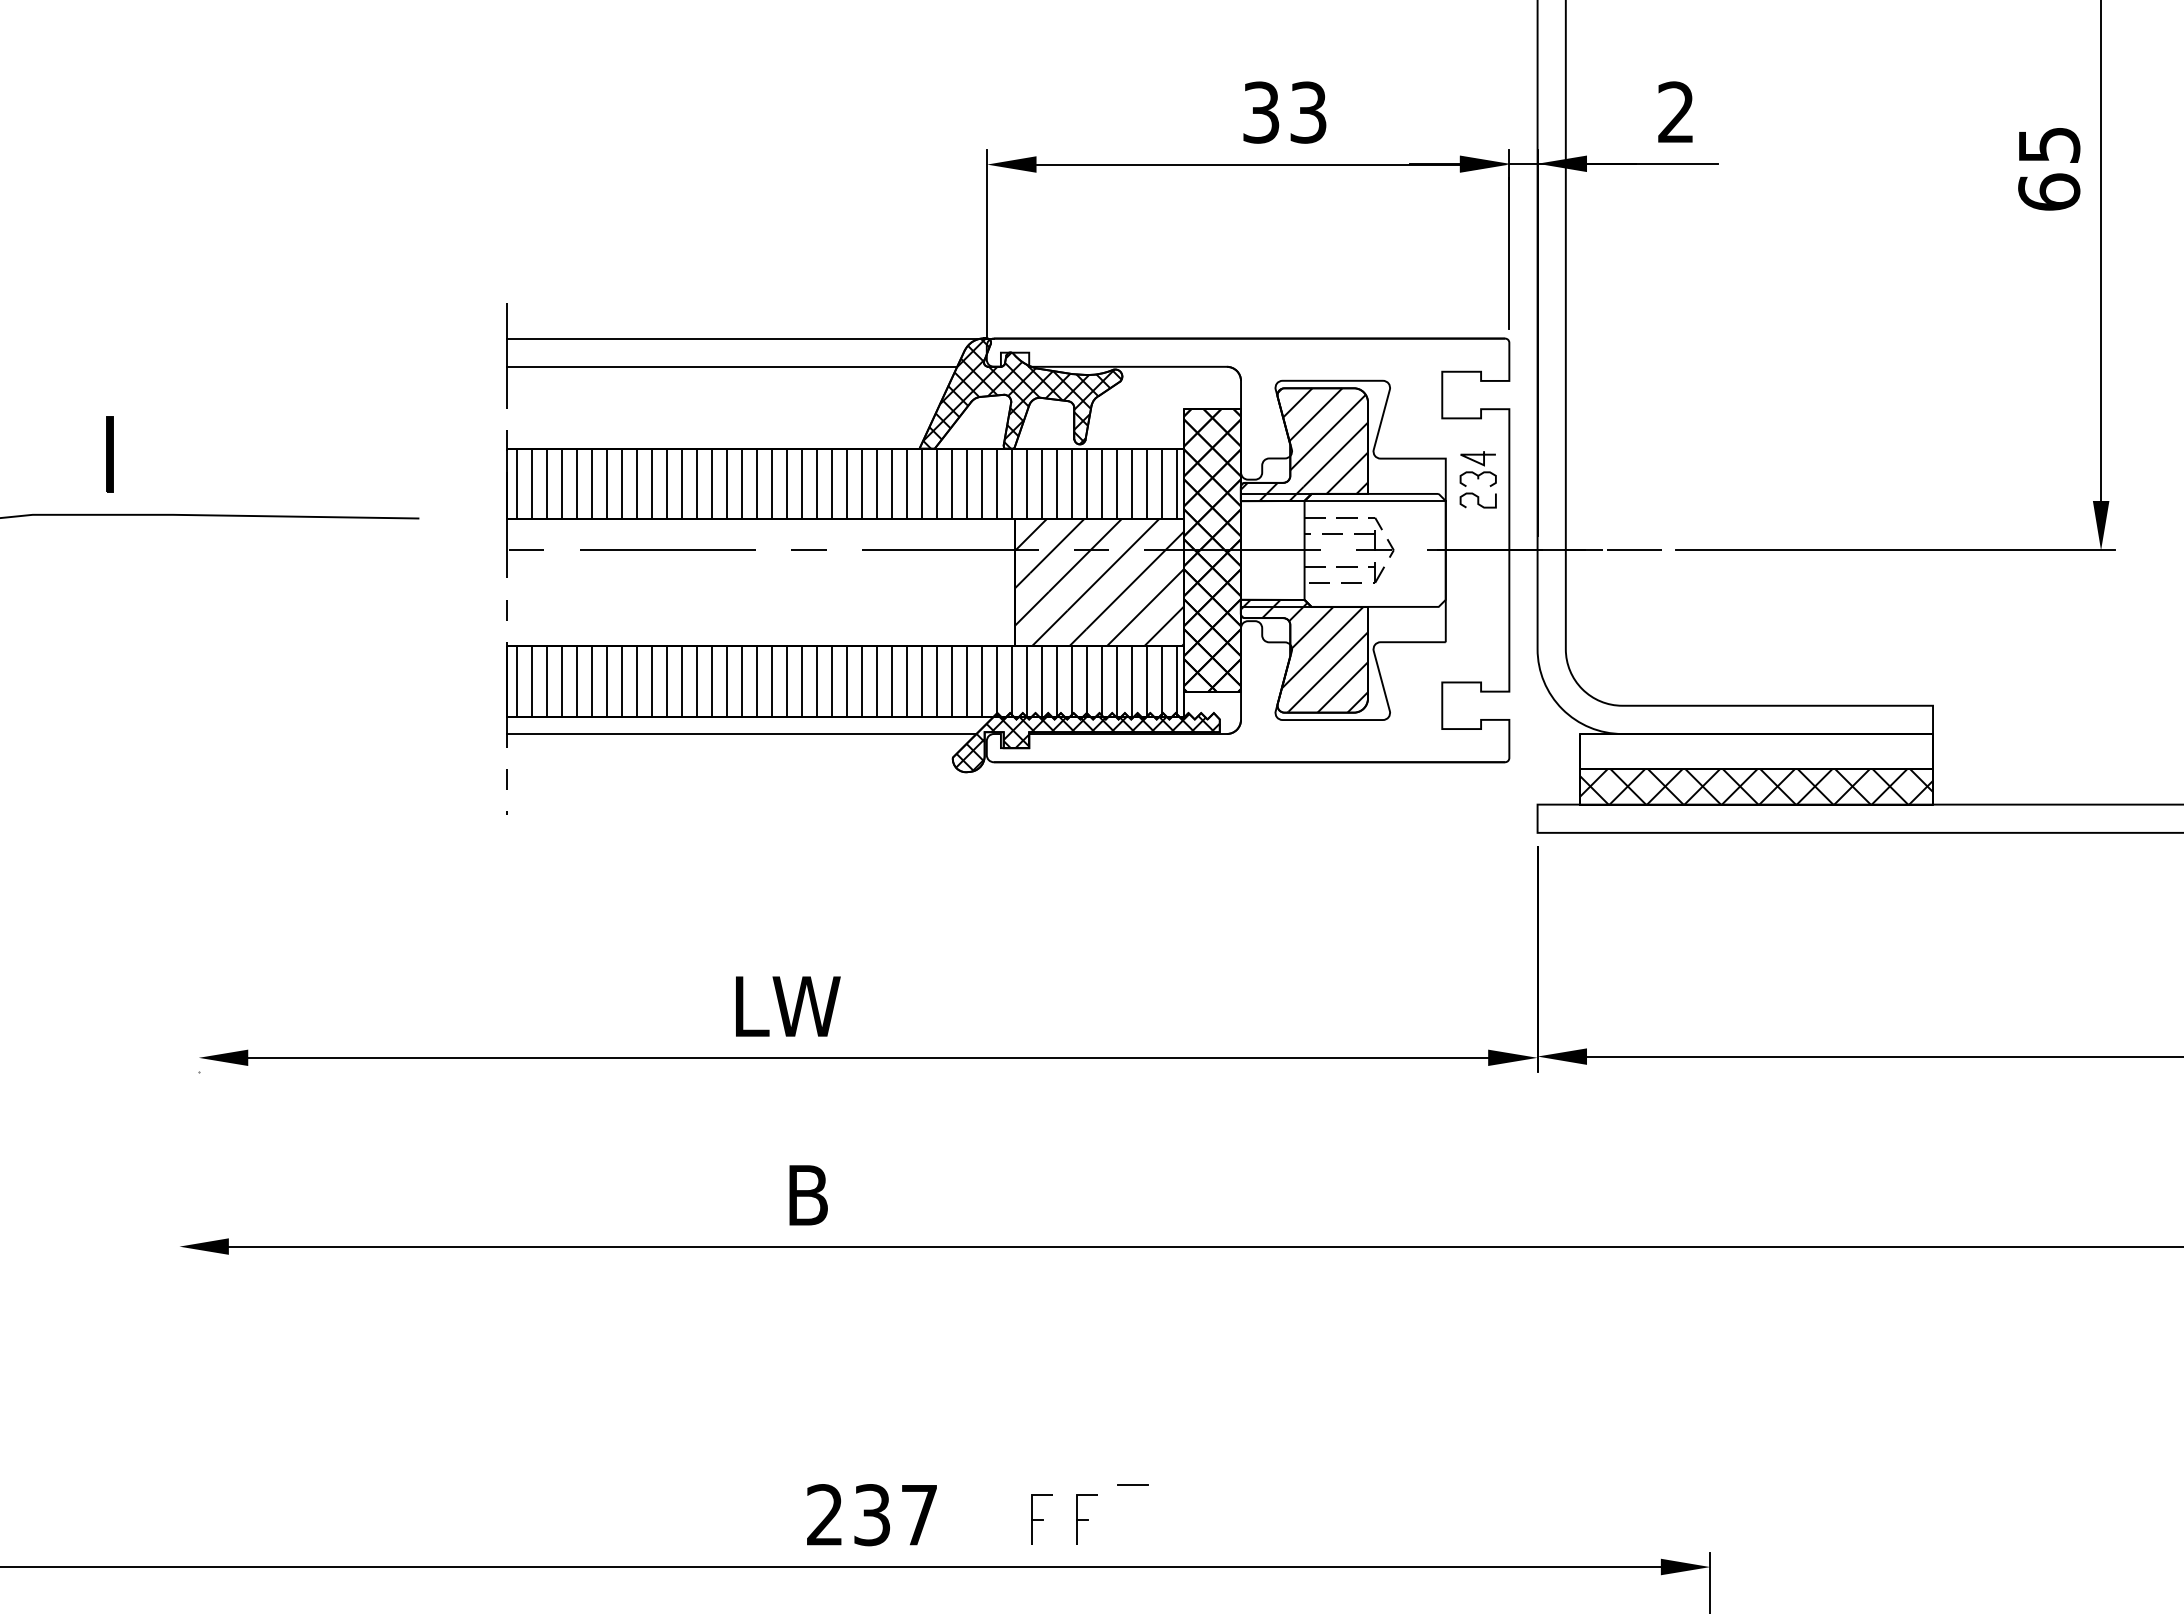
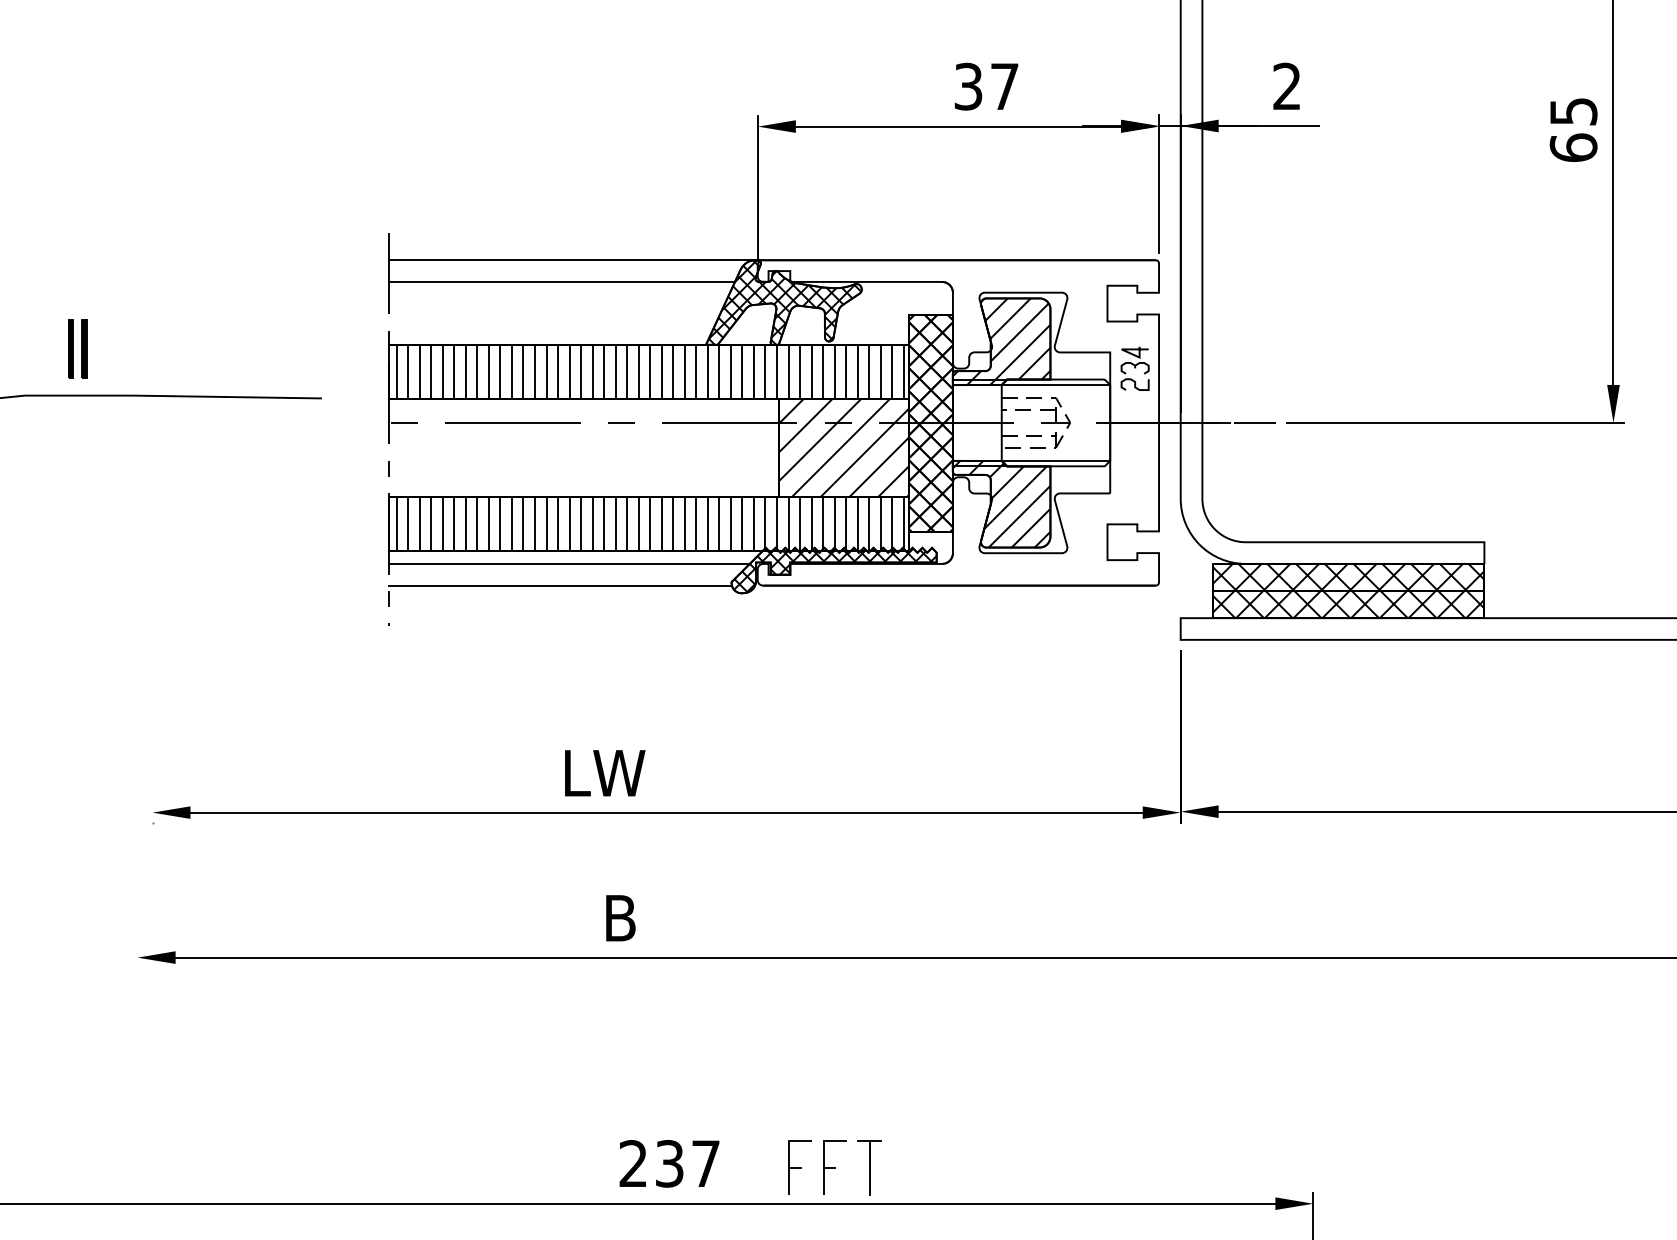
text: (1308, 112) -> (1004, 86), 33 -> 37
part: (92, 454) -> (70, 349), added
line: (1374, 599) -> (1055, 460), added
hatch: (1756, 751) -> (1348, 577), added
line: (729, 762) -> (560, 585), added
part: (1042, 1519) -> (800, 1167), size x1.43
part: (1087, 1519) -> (835, 1167), size x1.43
line: (1132, 1519) -> (869, 1167), added

